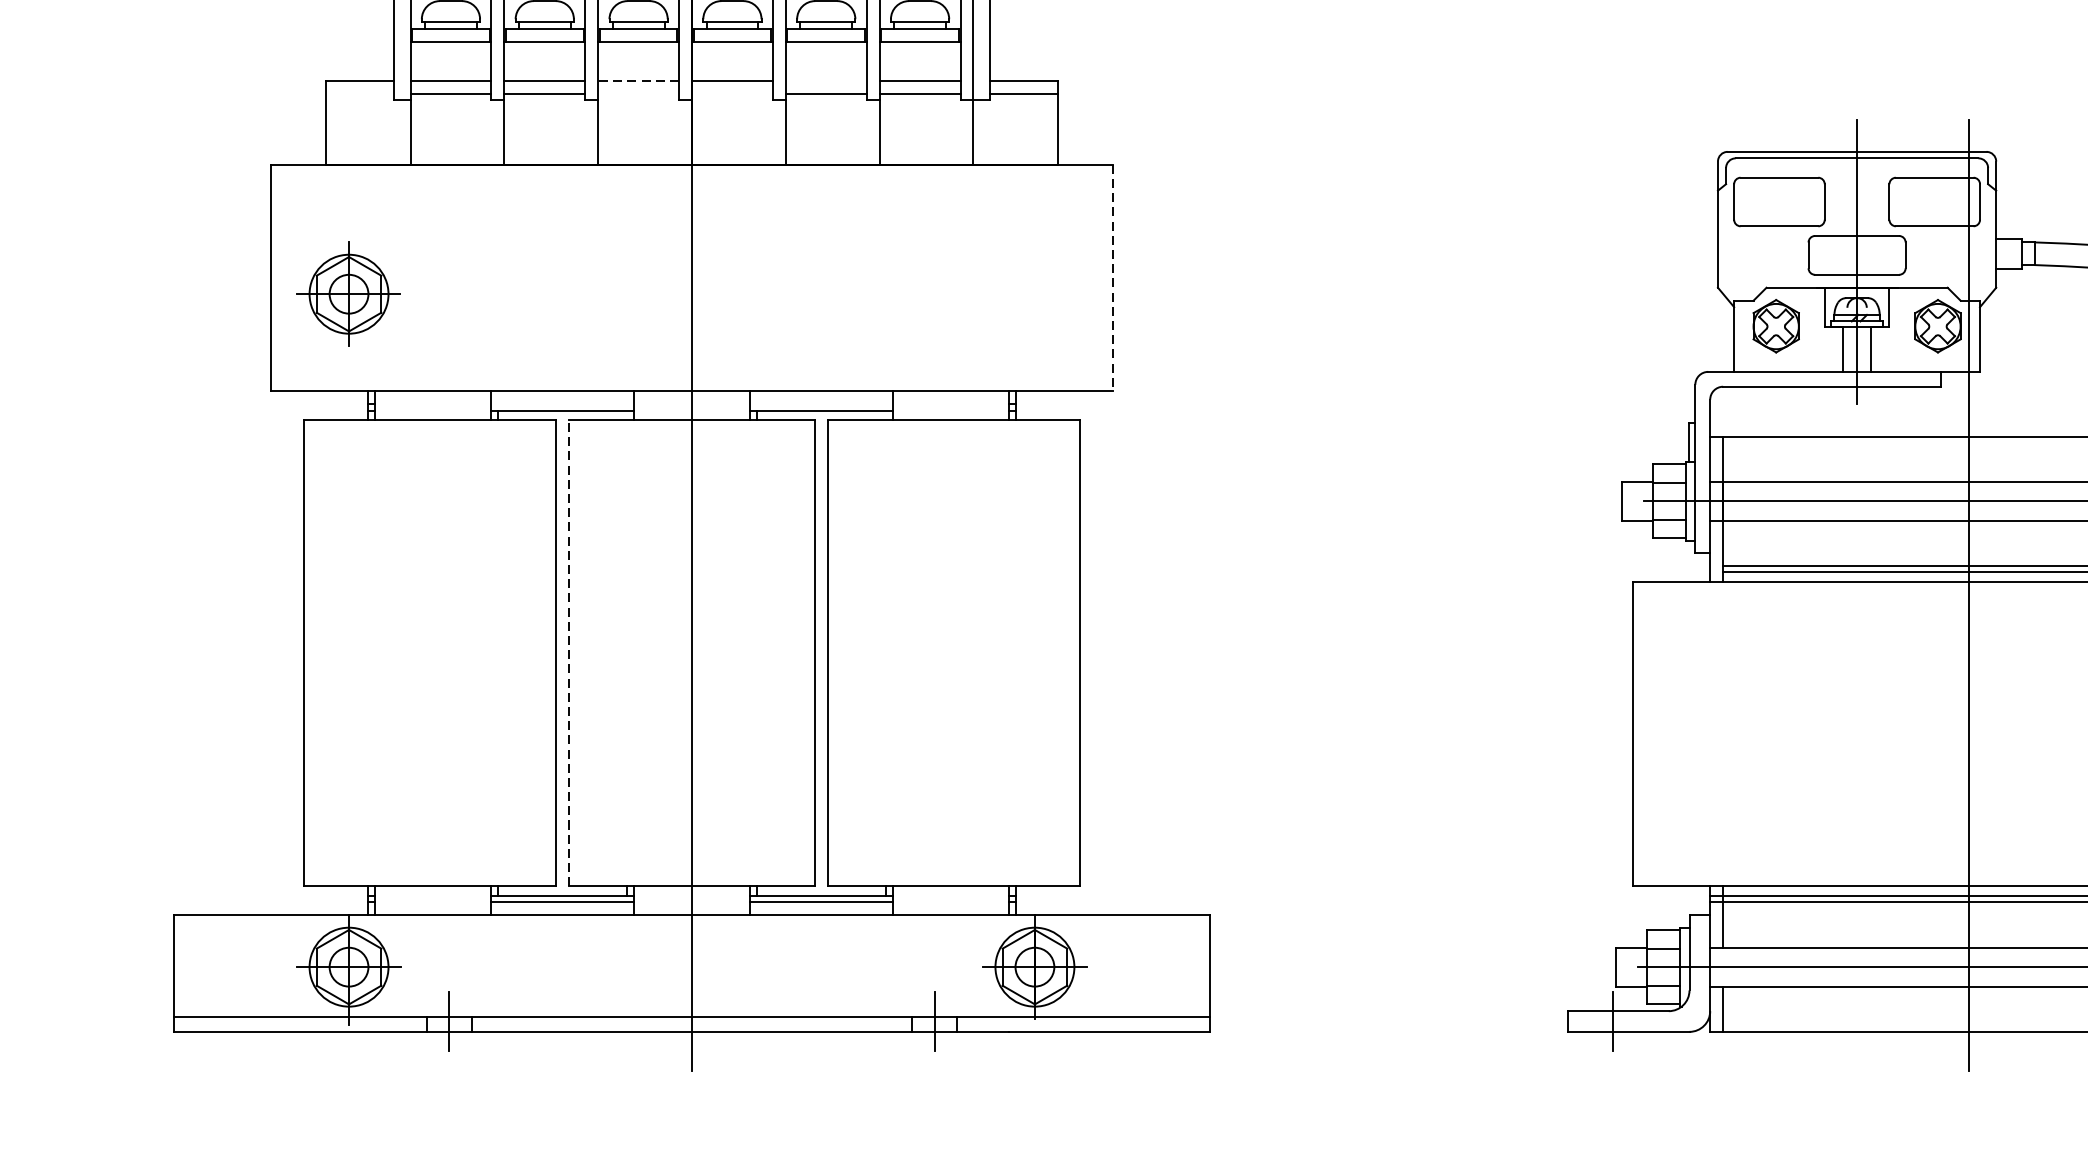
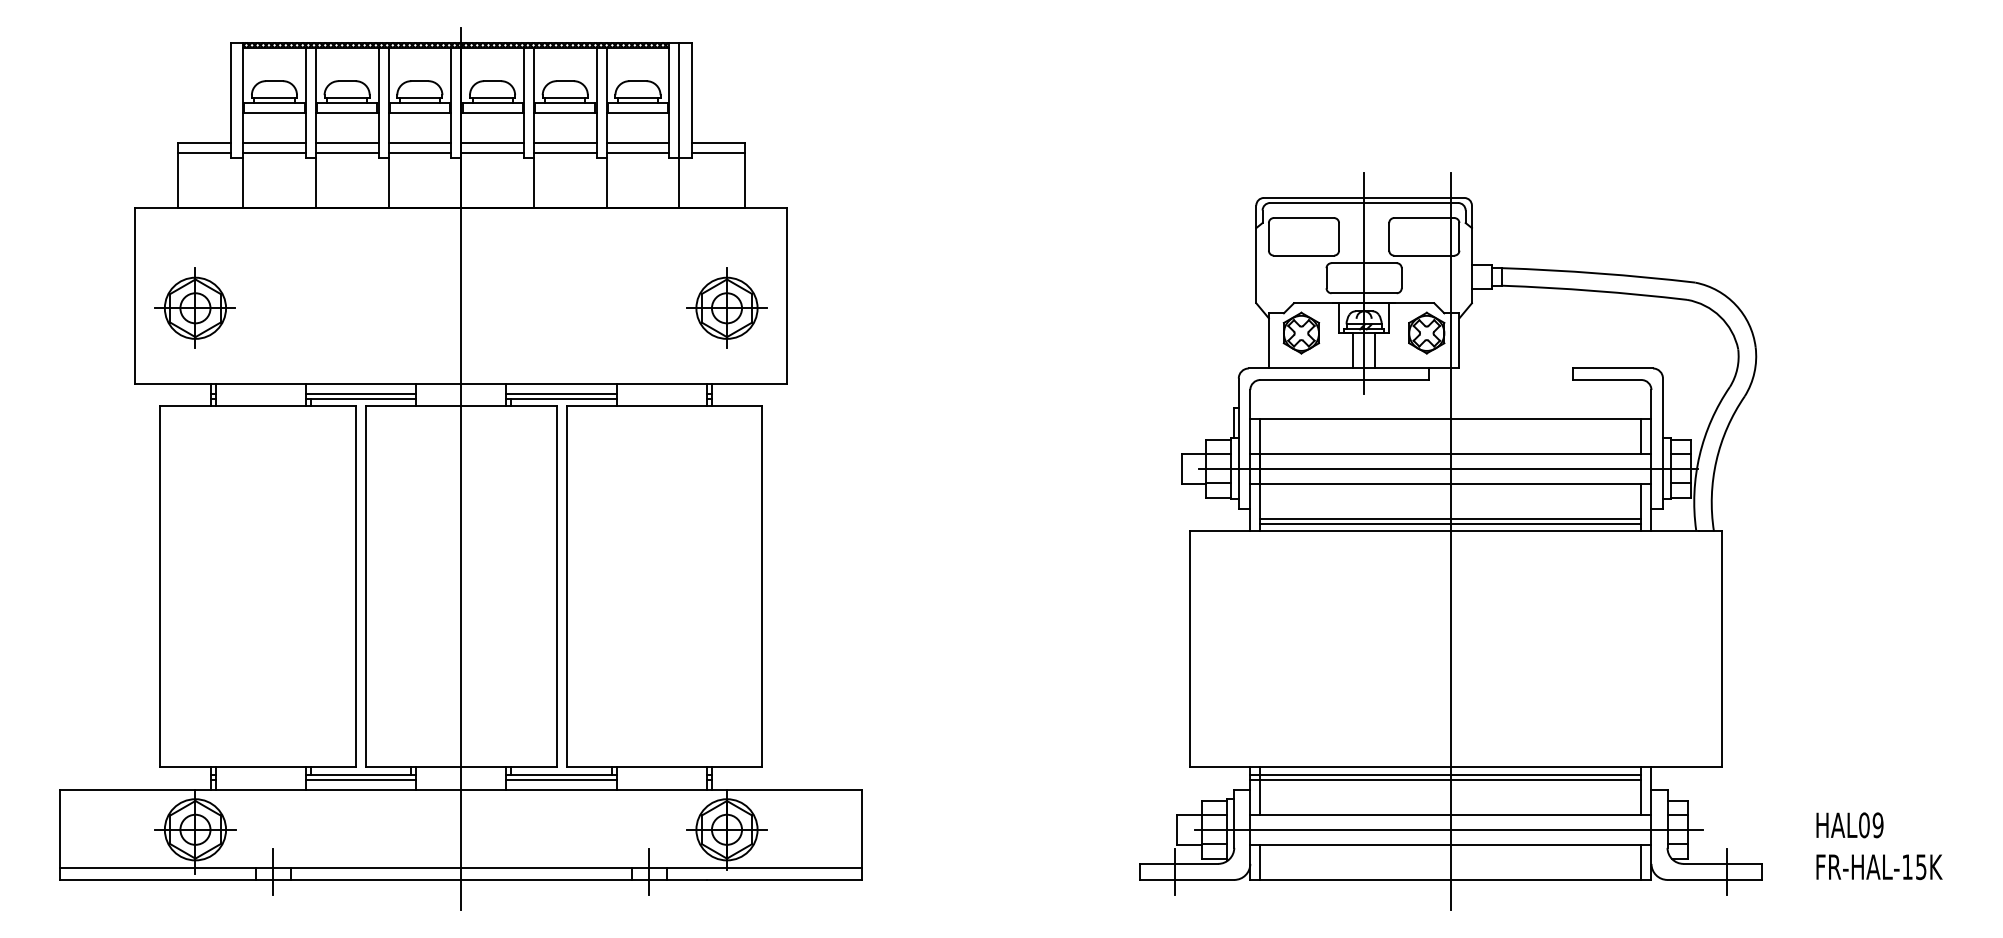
line: (638, 80) -> (419, 142), dashed -> solid
line: (825, 80) -> (564, 142), added
line: (359, 93) -> (203, 152), added
line: (638, 93) -> (419, 152), added
line: (732, 93) -> (492, 152), added
line: (1112, 277) -> (787, 295), dashed -> solid
part: (1034, 293) -> (726, 307), added
line: (561, 404) -> (360, 393), added
line: (821, 404) -> (561, 393), added
line: (568, 653) -> (365, 586), dashed -> solid

